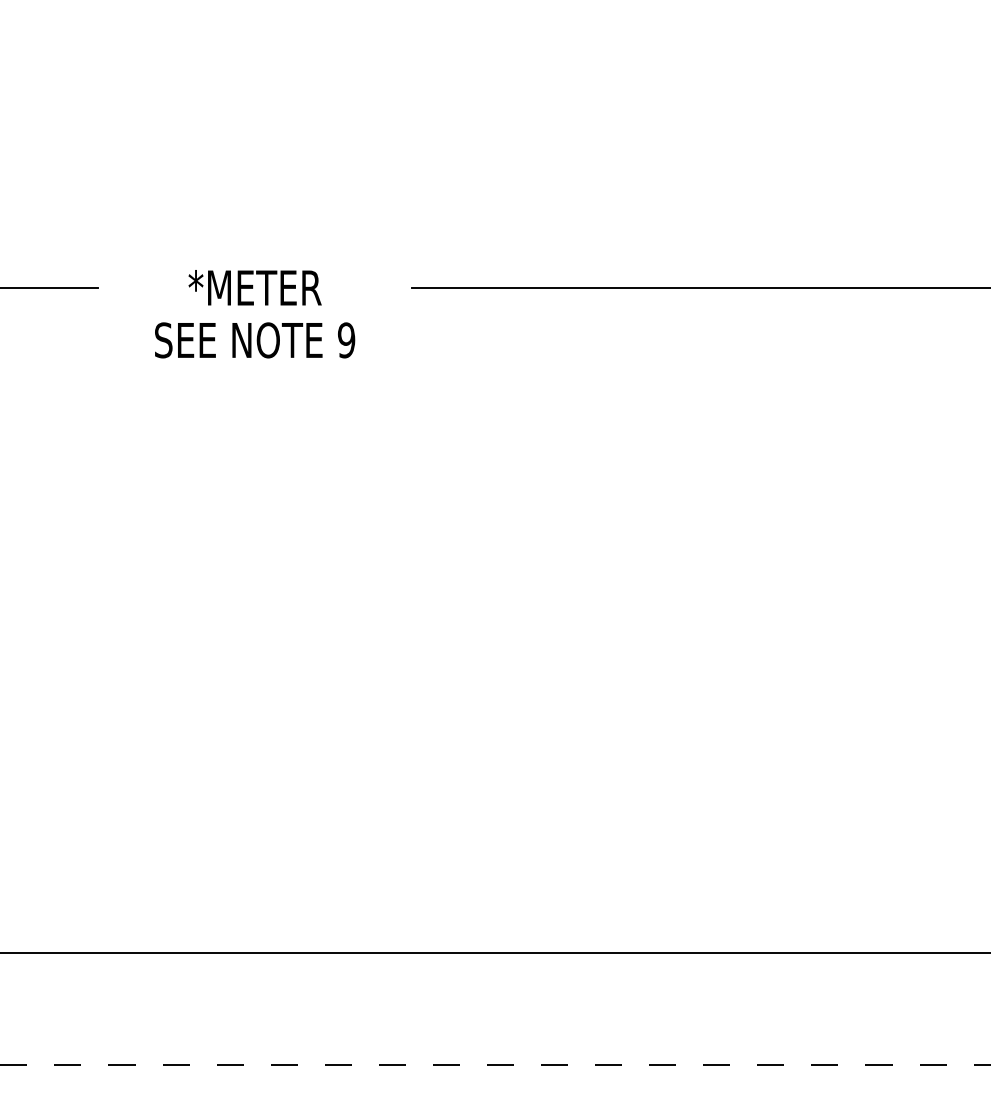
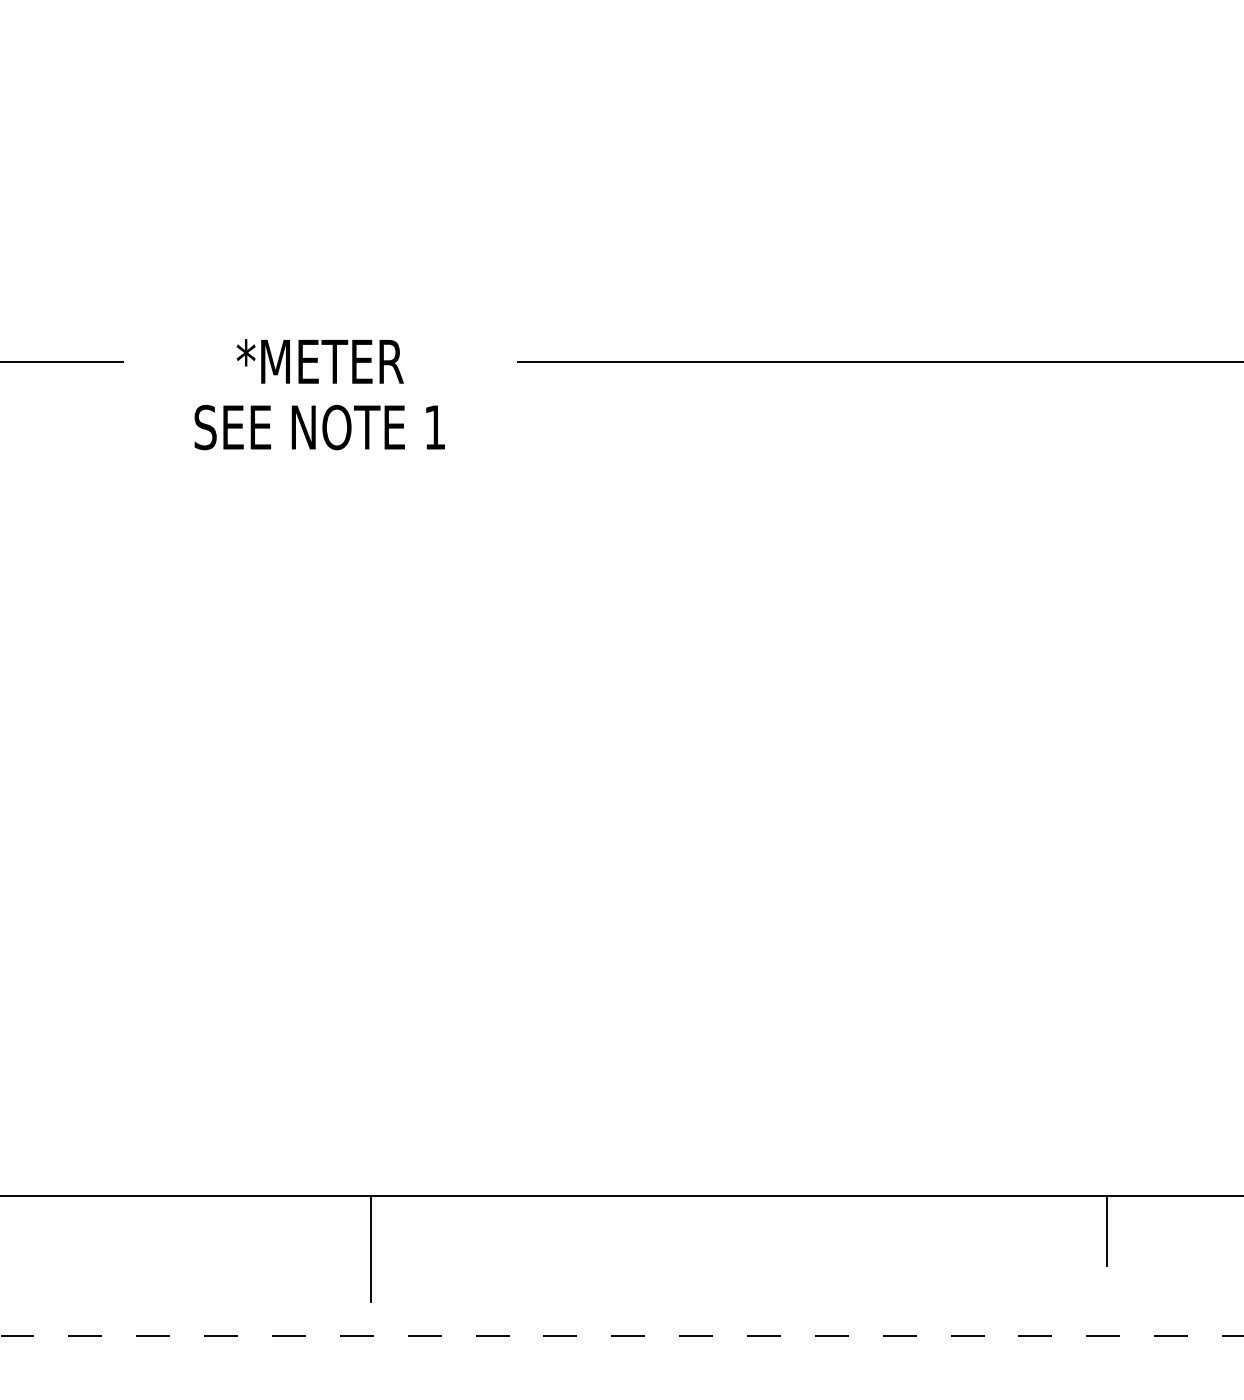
text: (346, 340) -> (434, 427), 9 -> 1
line: (881, 980) -> (1106, 1231), added
line: (295, 994) -> (371, 1248), added

